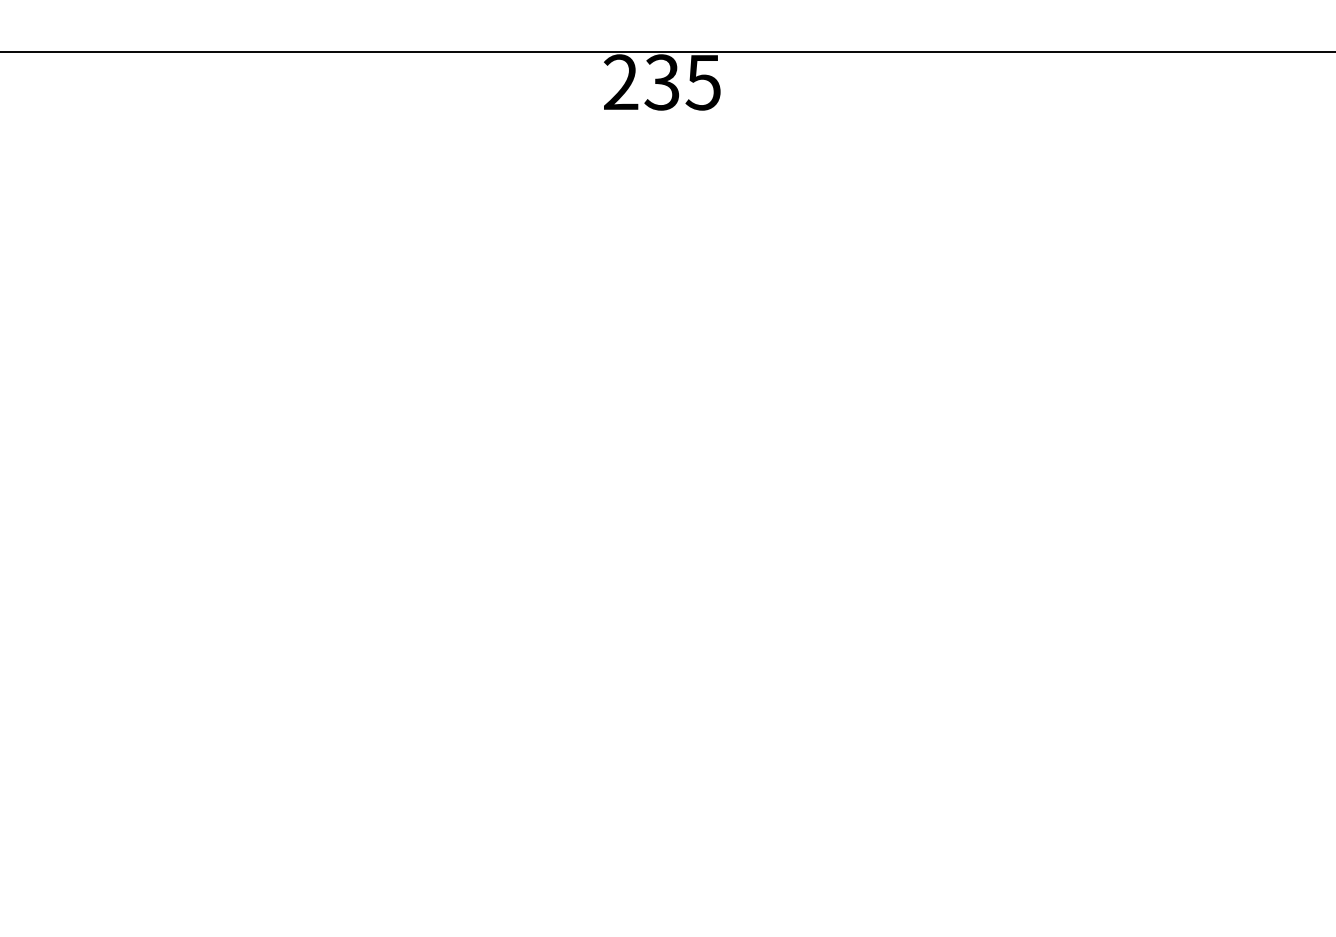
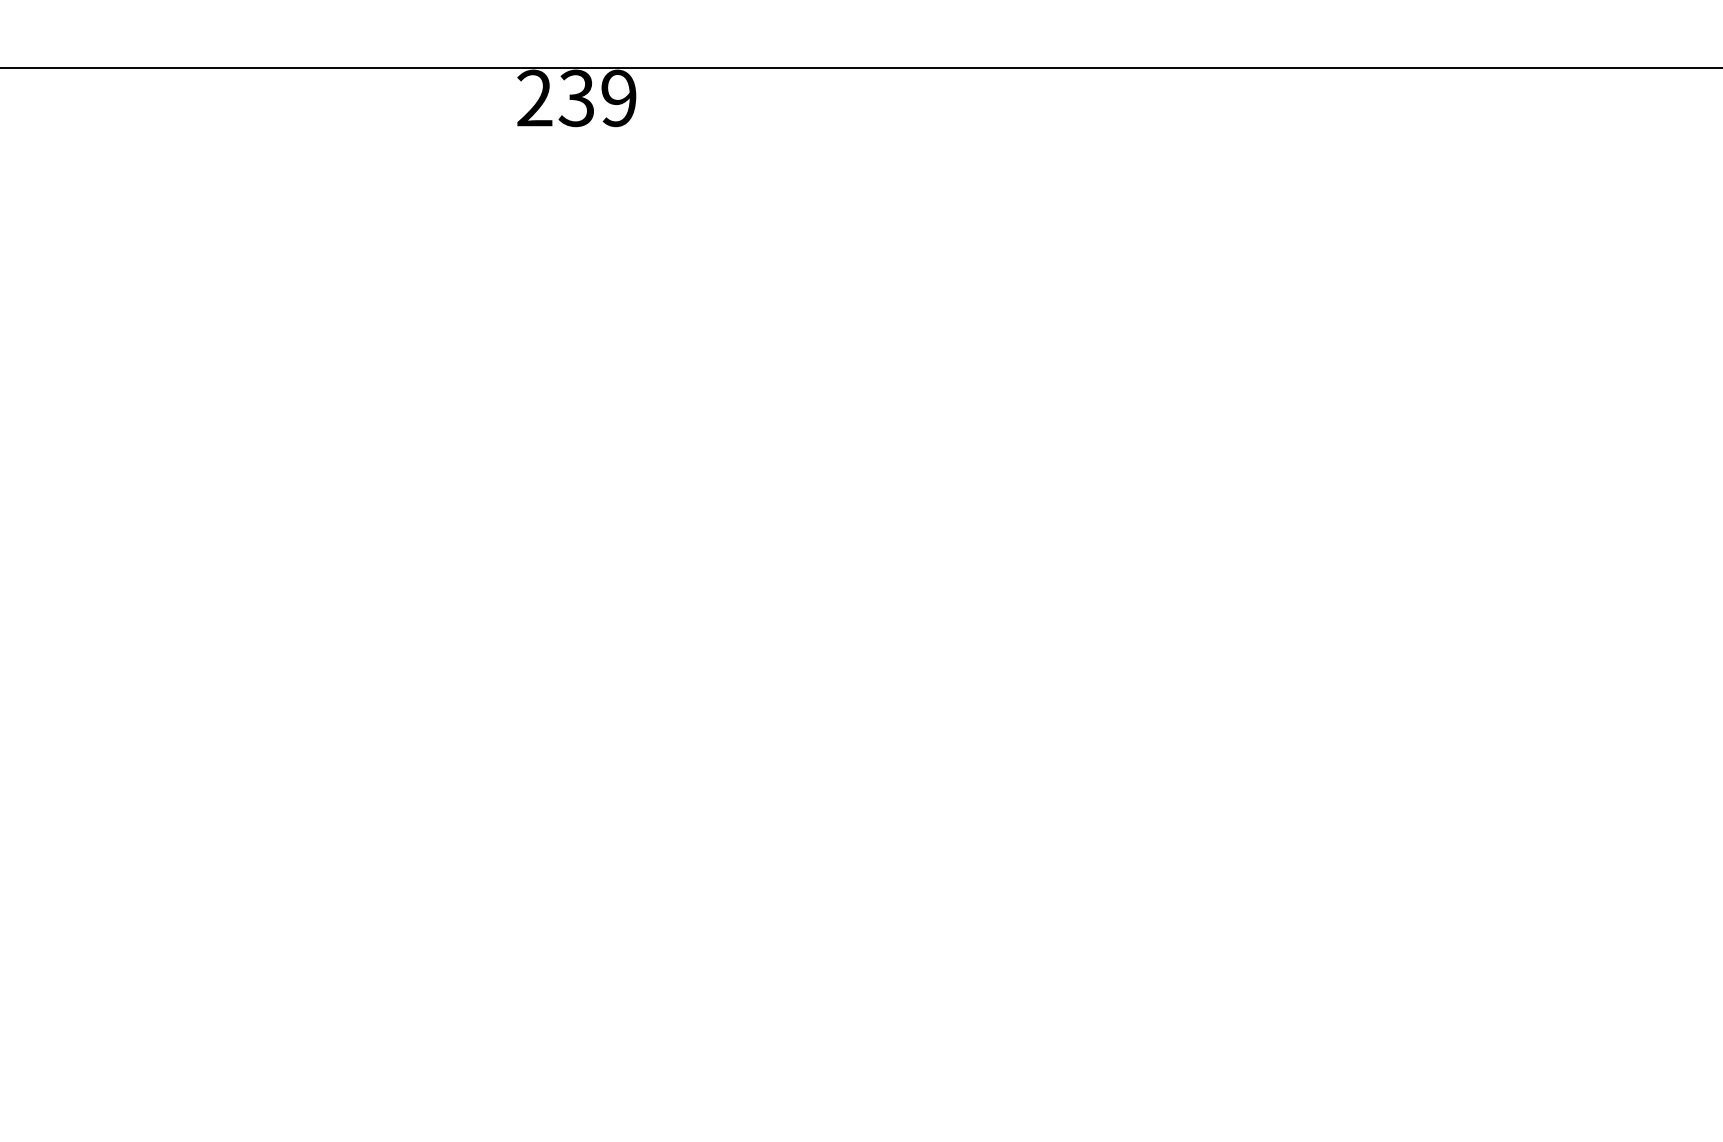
text: (703, 82) -> (618, 98), 235 -> 239

